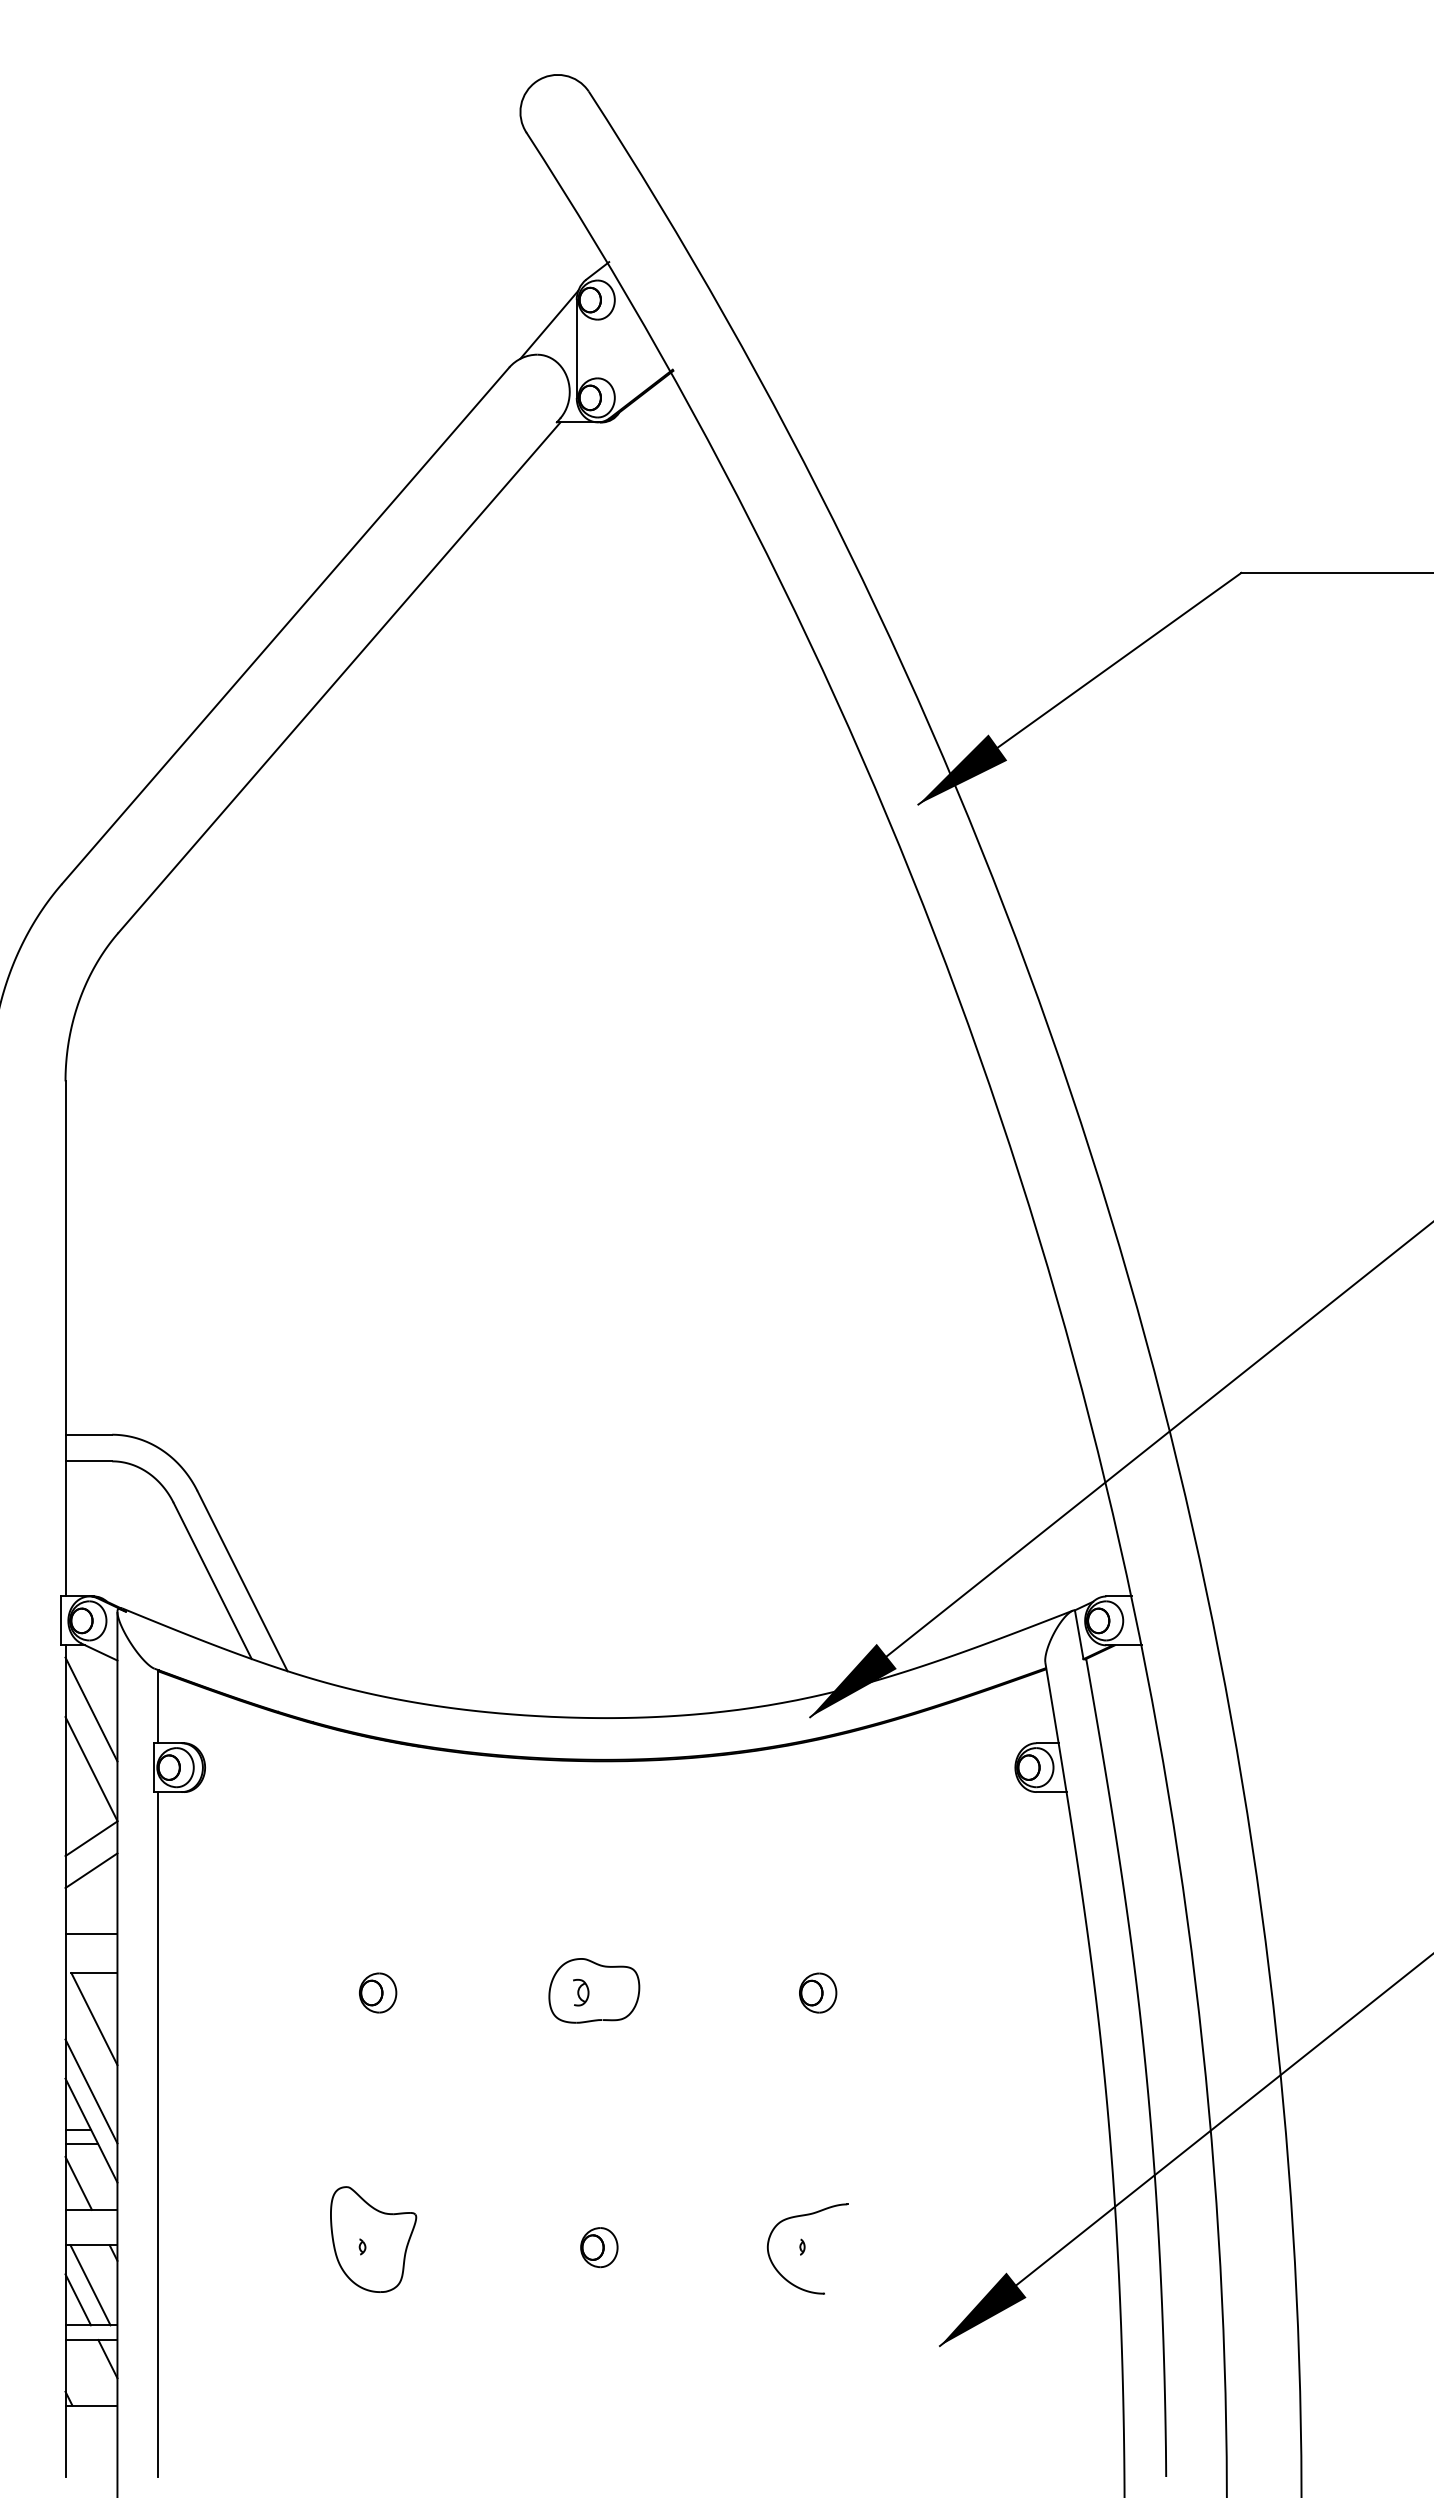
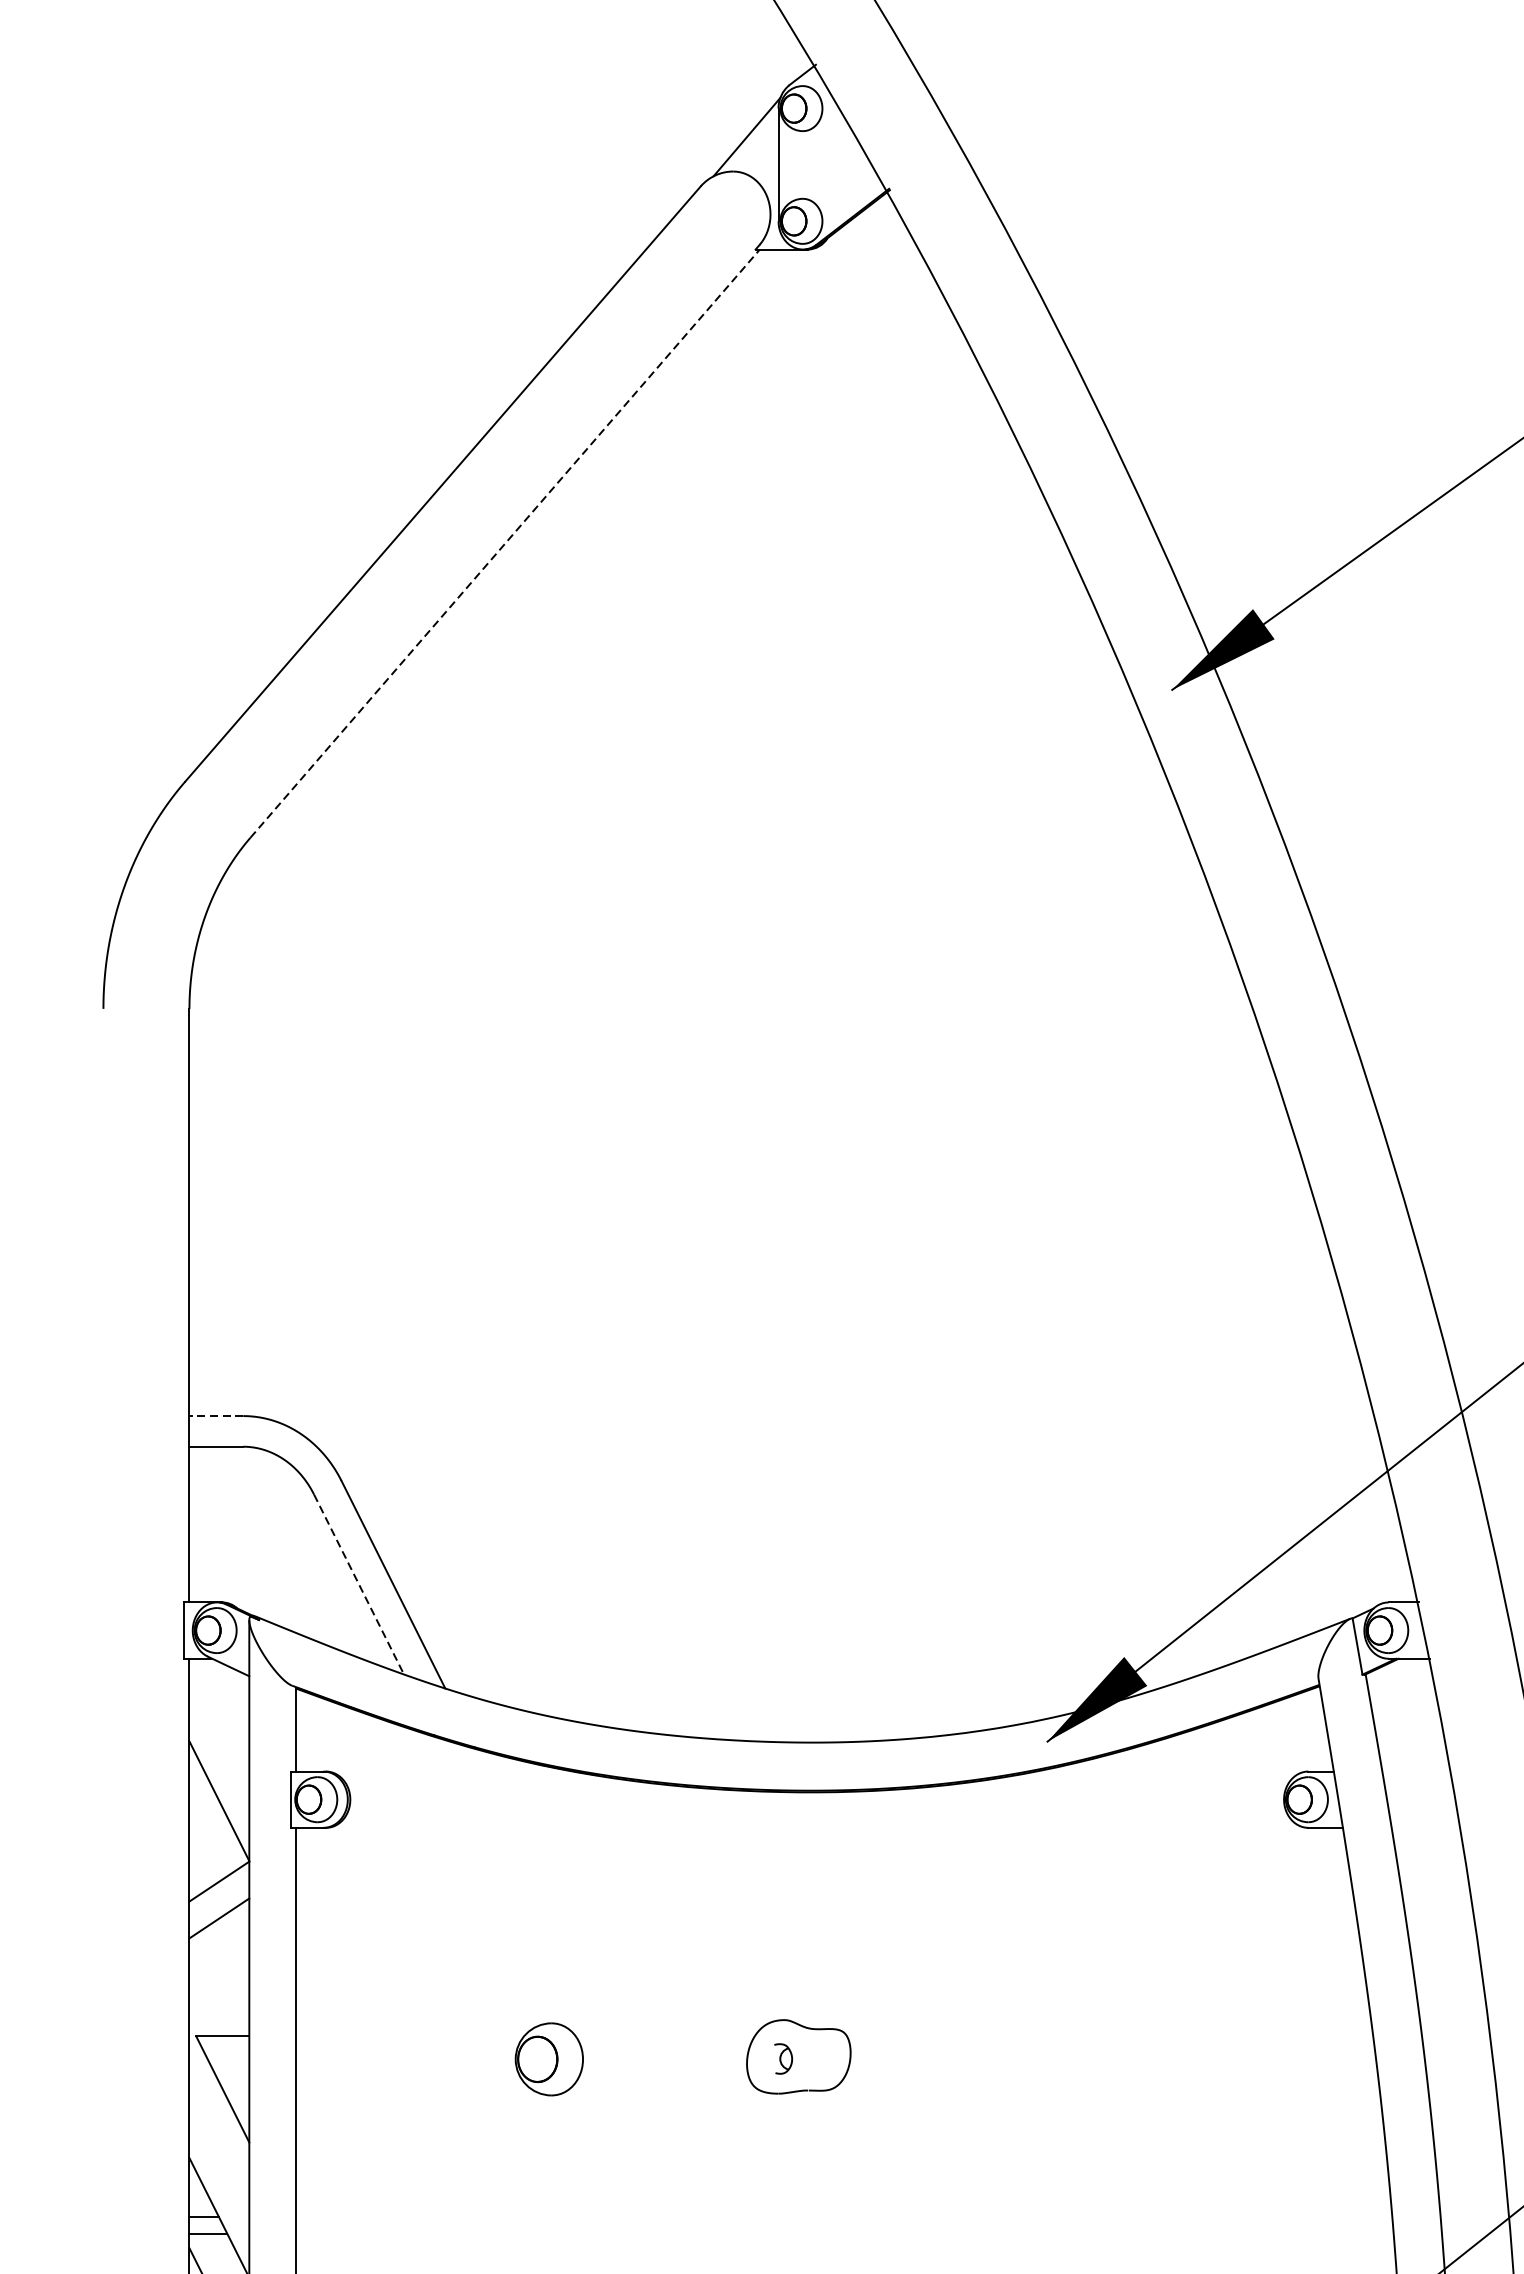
line: (339, 677) -> (505, 543), solid -> dashed
line: (88, 1434) -> (215, 1415), solid -> dashed
line: (212, 1581) -> (358, 1585), solid -> dashed
line: (91, 1709) -> (219, 1732), removed
line: (91, 1933) -> (219, 1990), removed
part: (378, 1992) -> (550, 2058), size x1.6
part: (818, 1992) -> (1057, 2058), removed
line: (91, 2091) -> (219, 2172), removed

